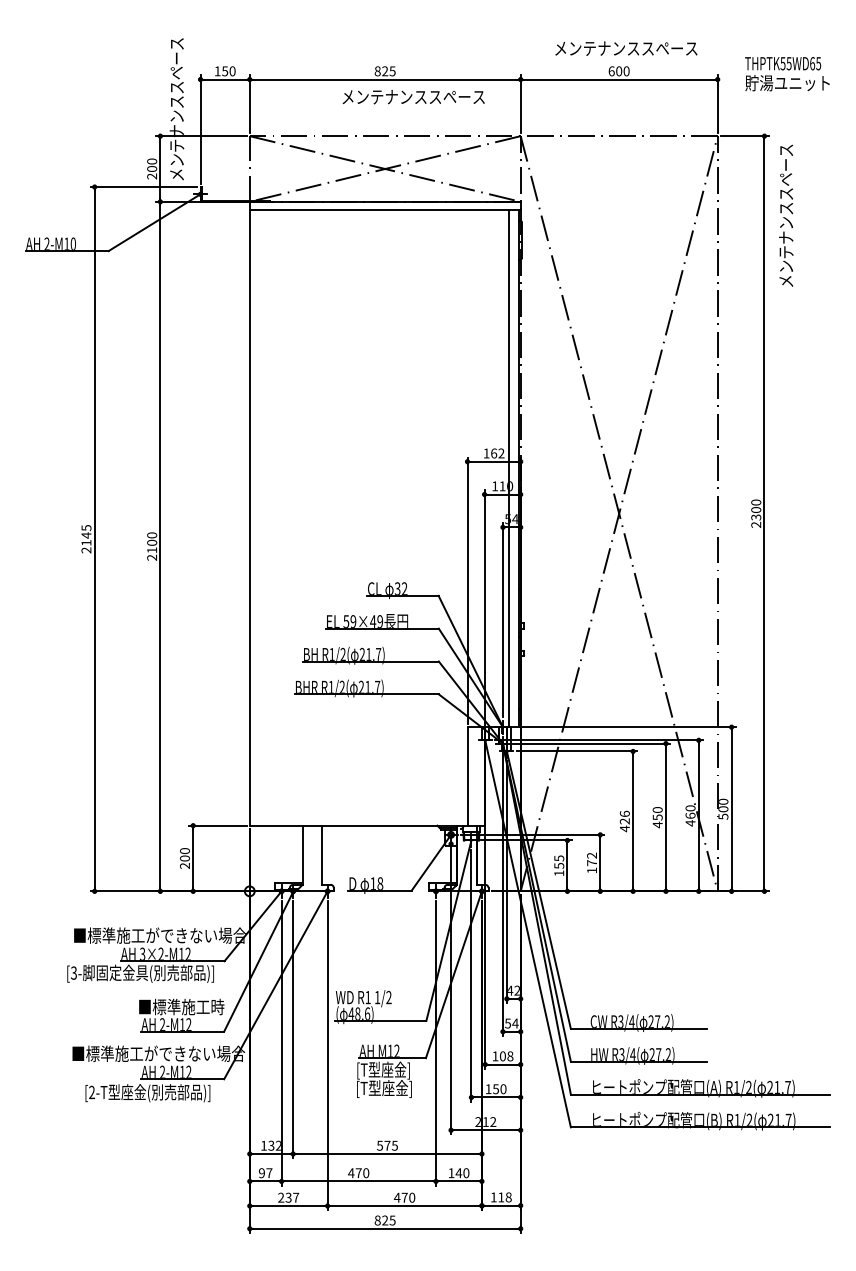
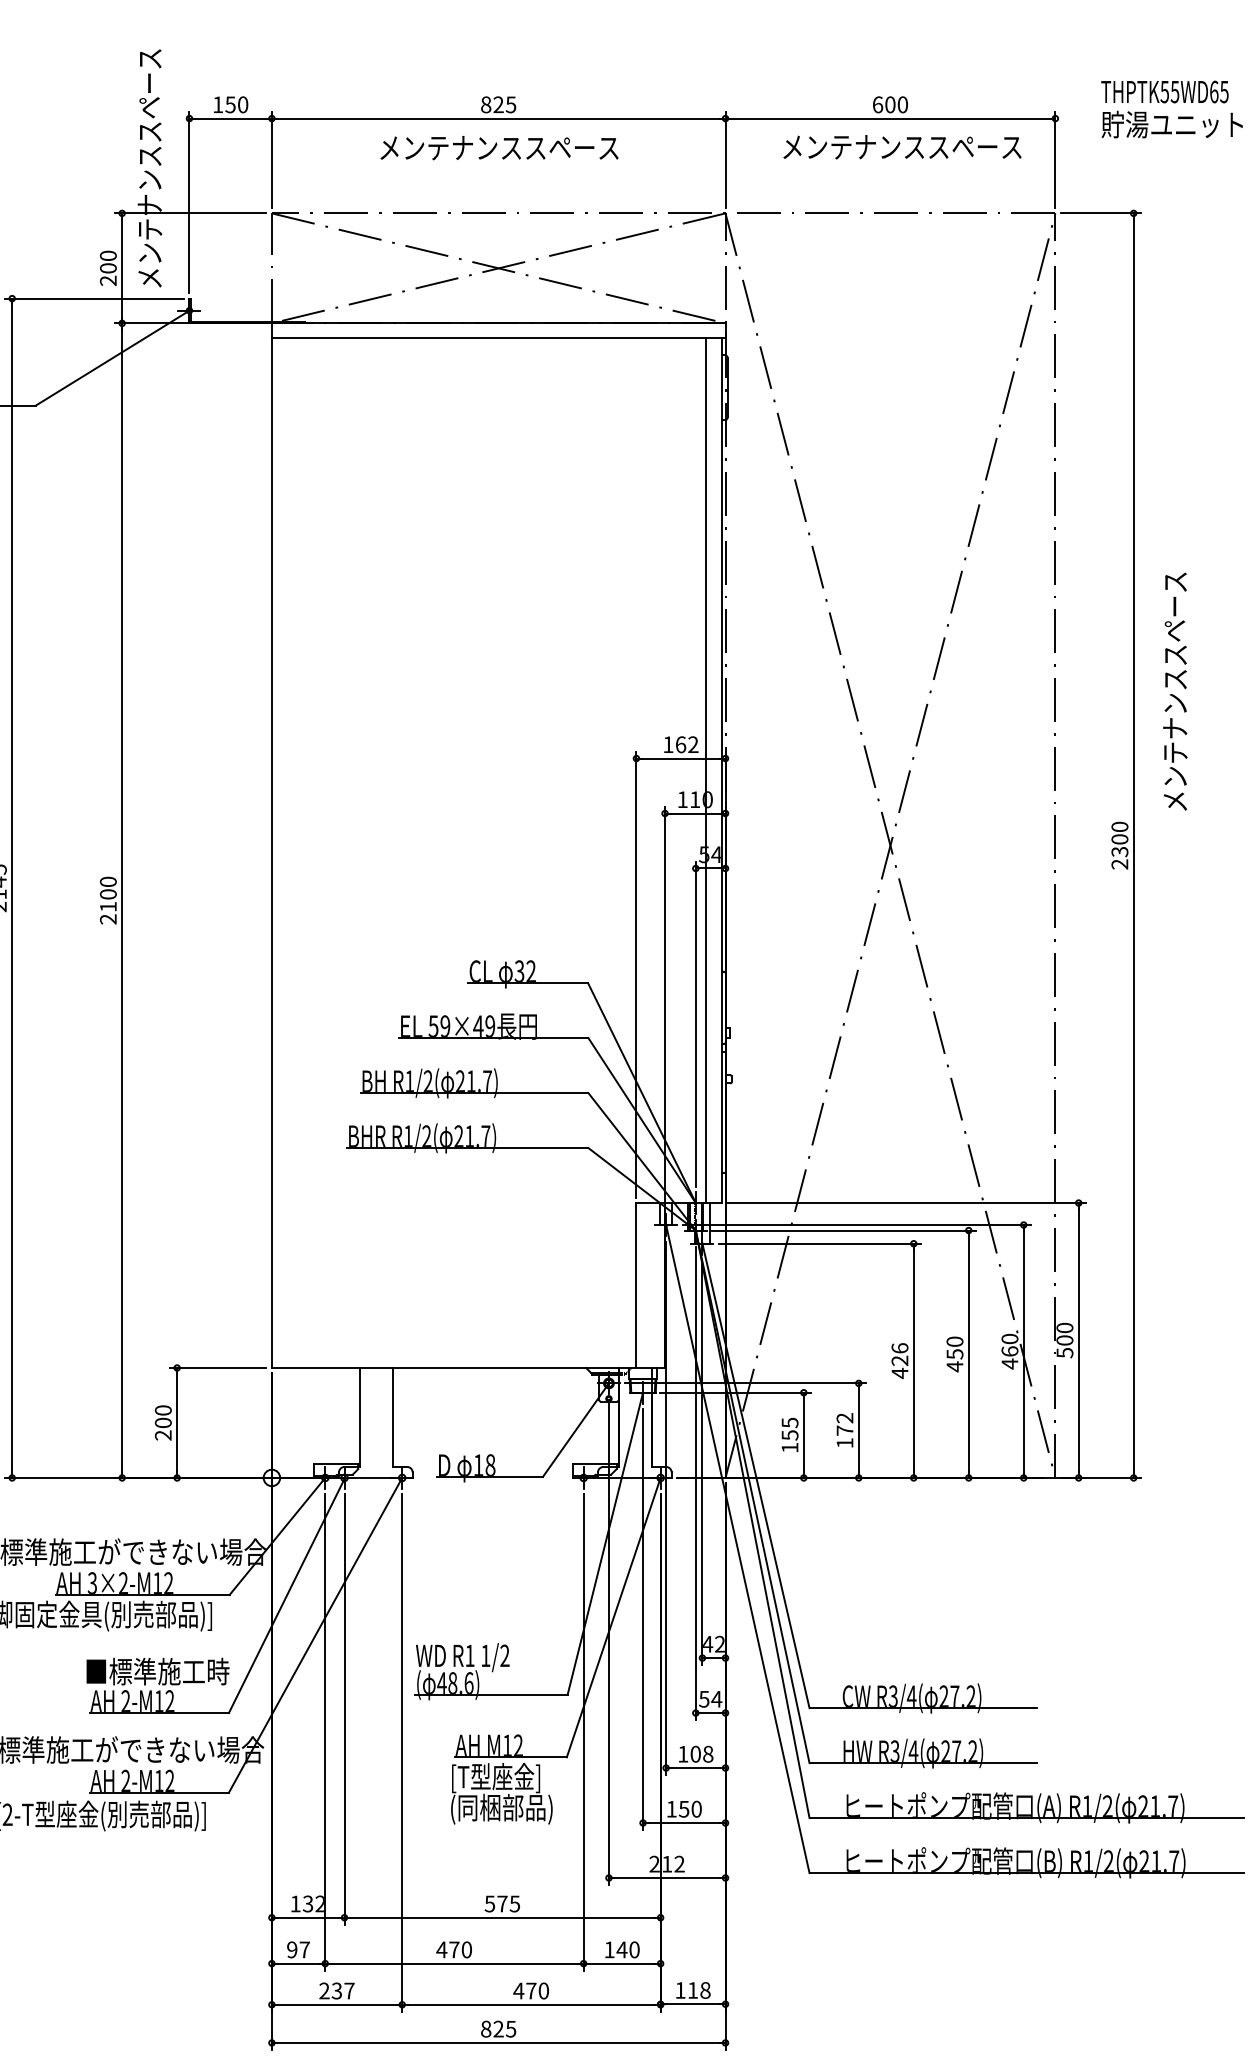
text: (626, 48) -> (902, 146), moved
text: (413, 97) -> (499, 148), moved
text: (786, 215) -> (1175, 691), moved
text: (386, 1089) -> (500, 1809), [T型座金] -> (同梱部品)

